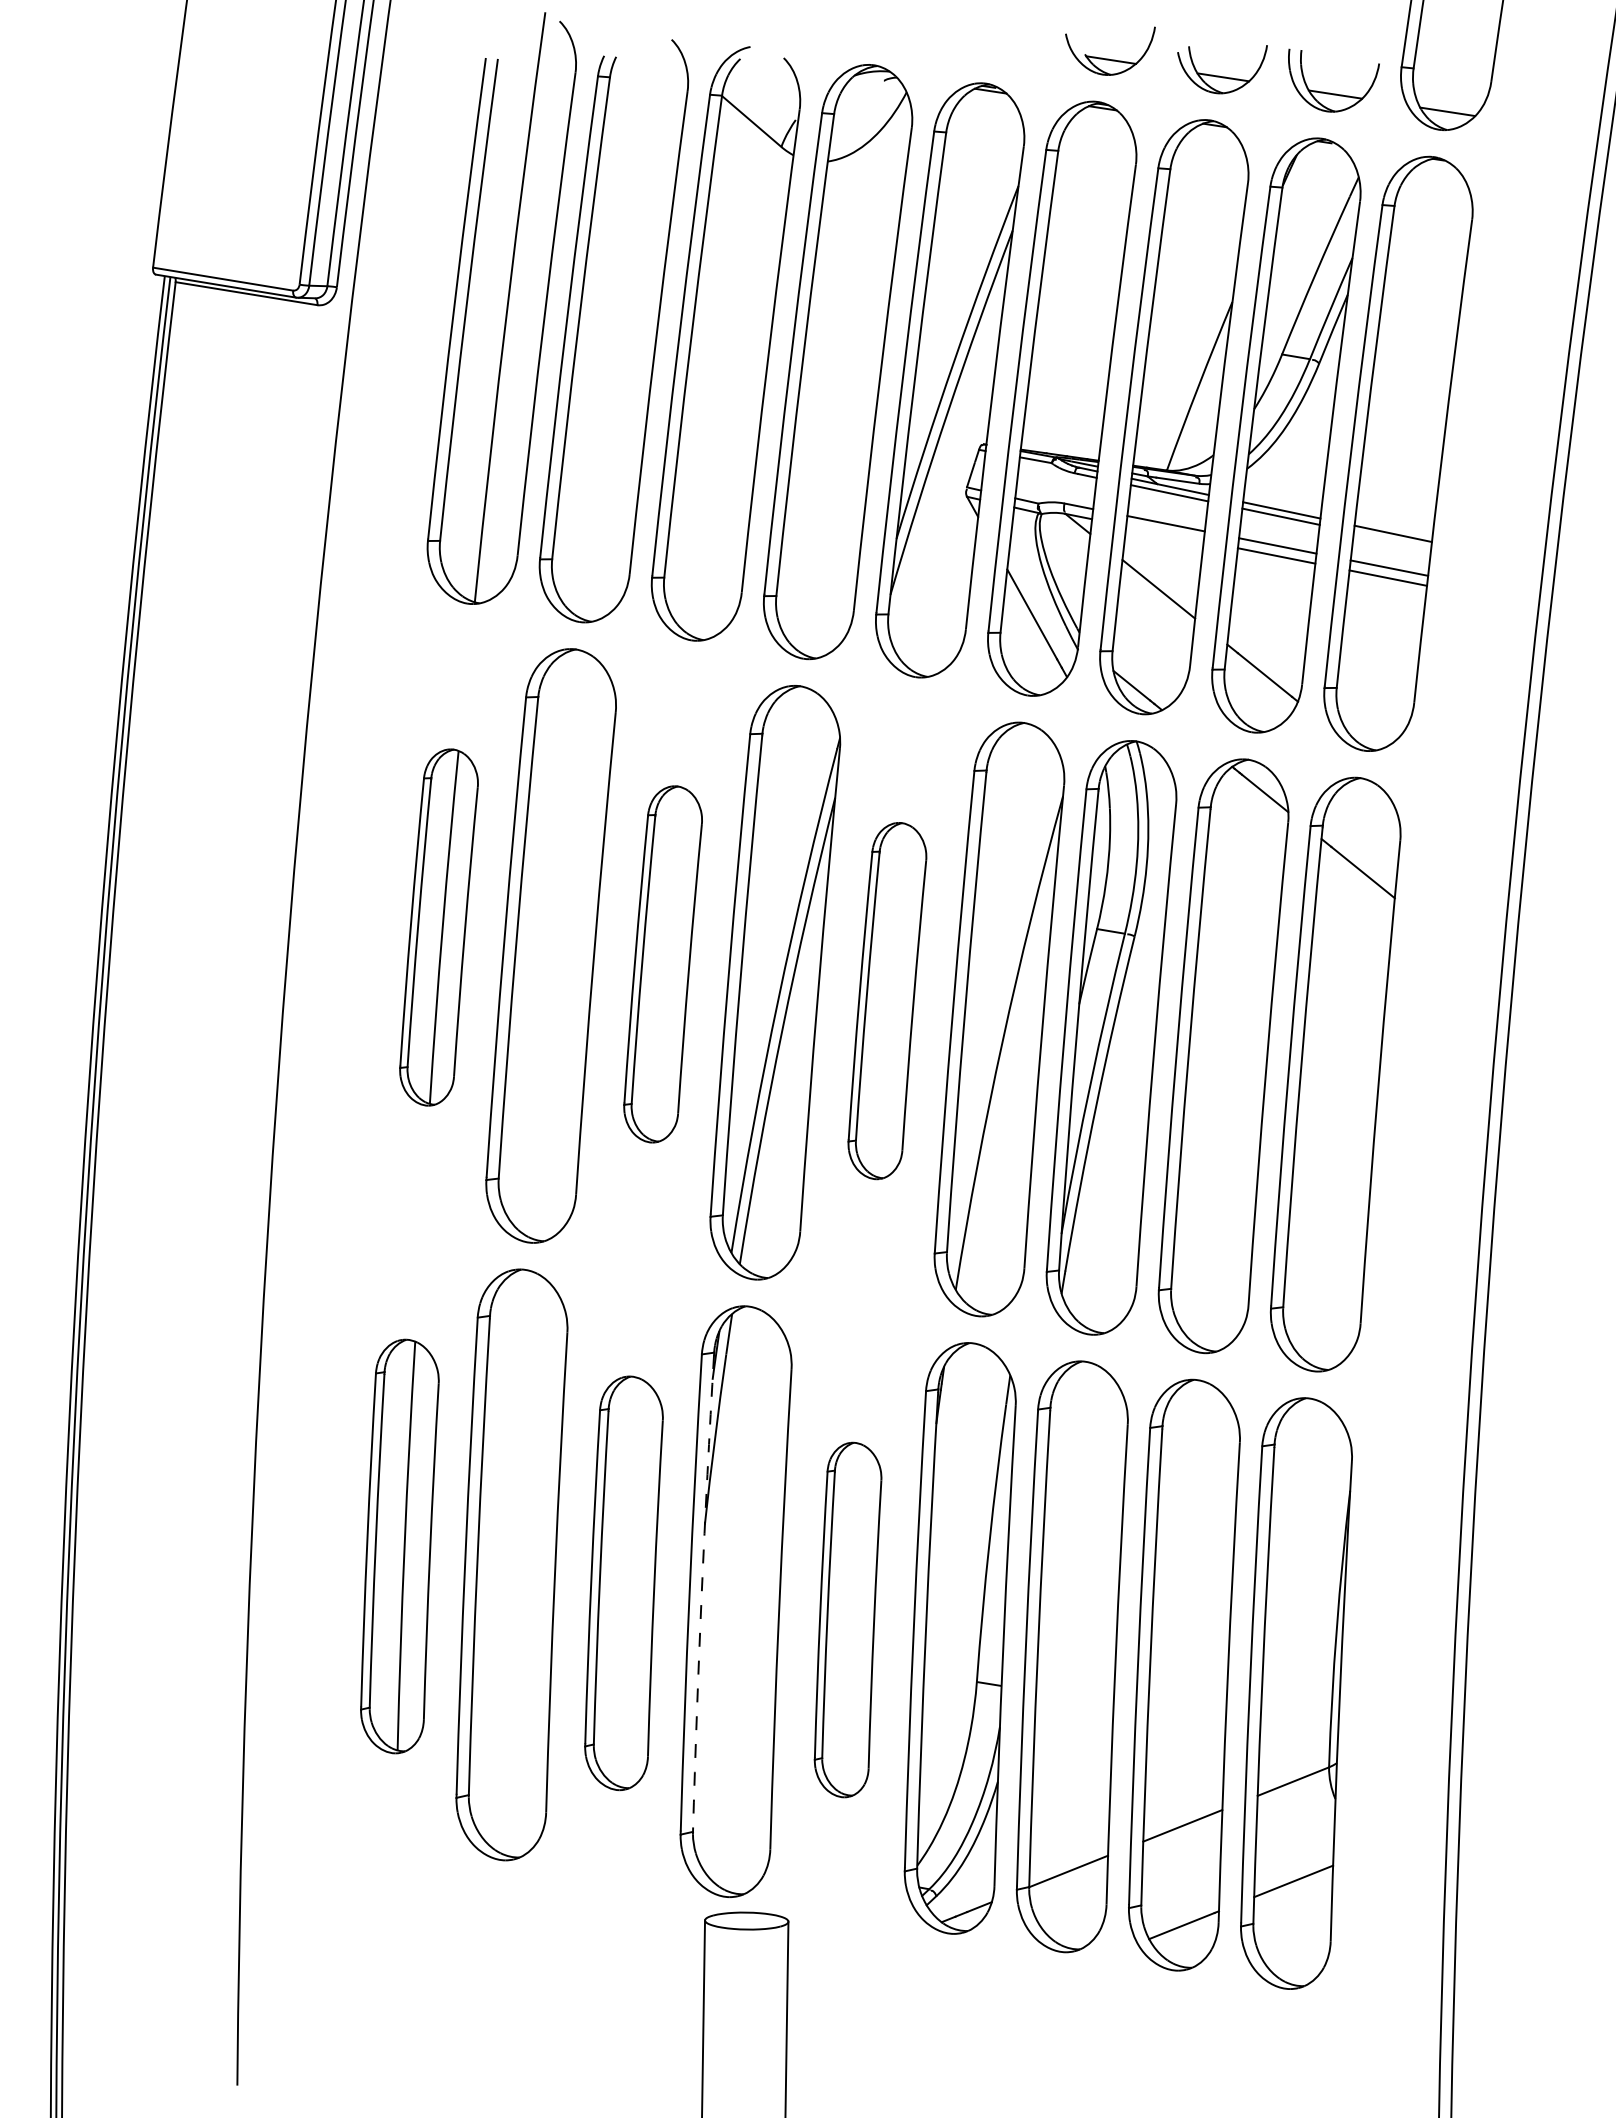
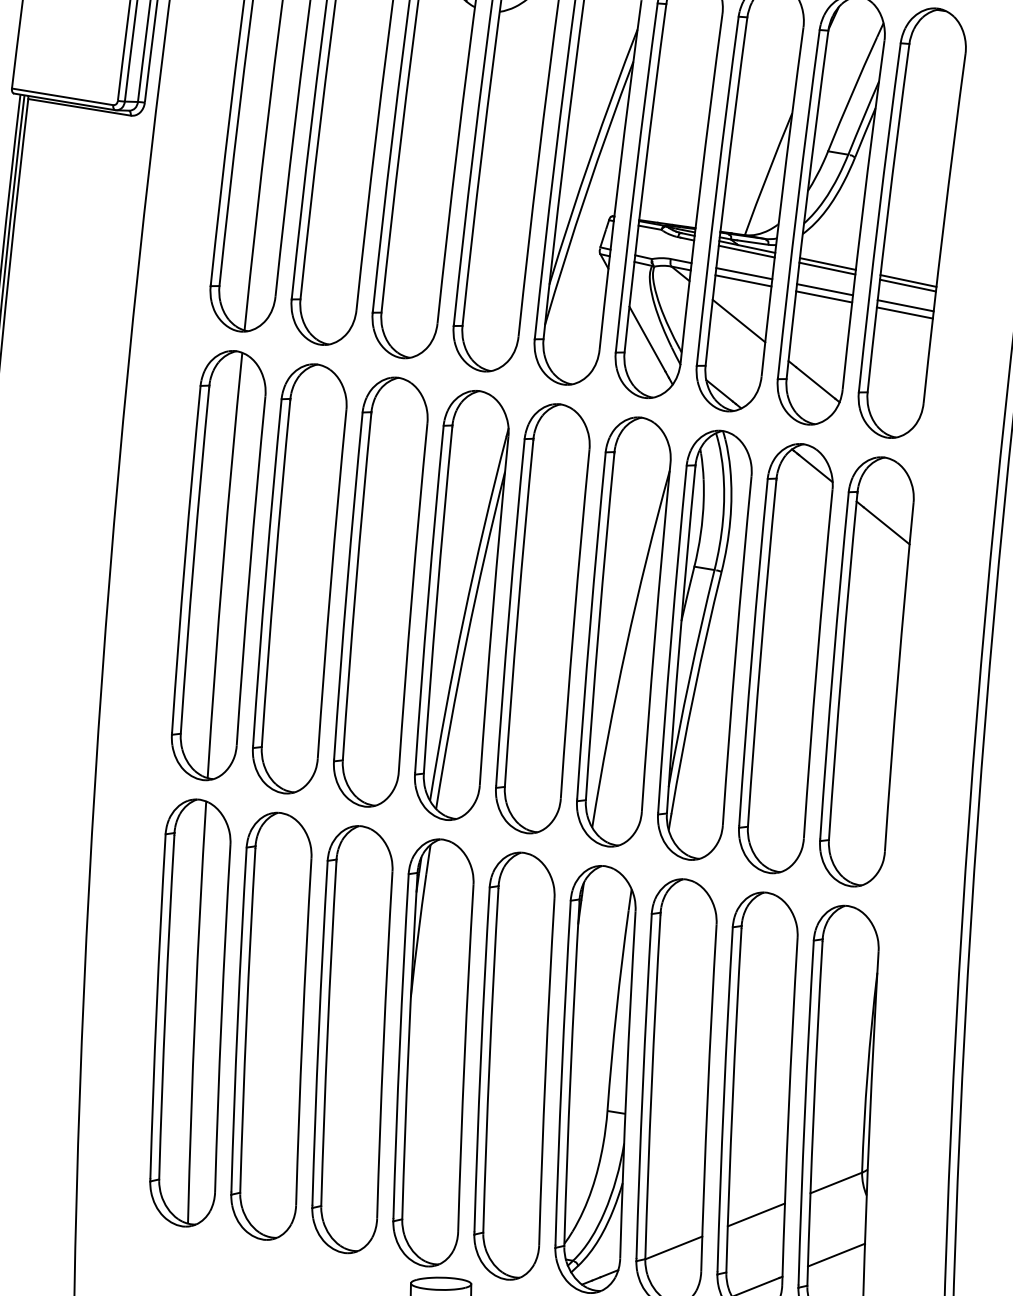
line: (1164, 533) -> (743, 280), added
line: (1392, 540) -> (907, 285), added
part: (438, 927) -> (218, 565), size x1.67
part: (662, 964) -> (380, 592), size x1.67
part: (887, 1000) -> (542, 618), size x1.67
part: (399, 1546) -> (190, 1013), size x1.43
part: (623, 1583) -> (352, 1039), size x1.43
arc: (701, 1593) -> (408, 1046), dashed -> solid
part: (847, 1619) -> (513, 1065), size x1.67

